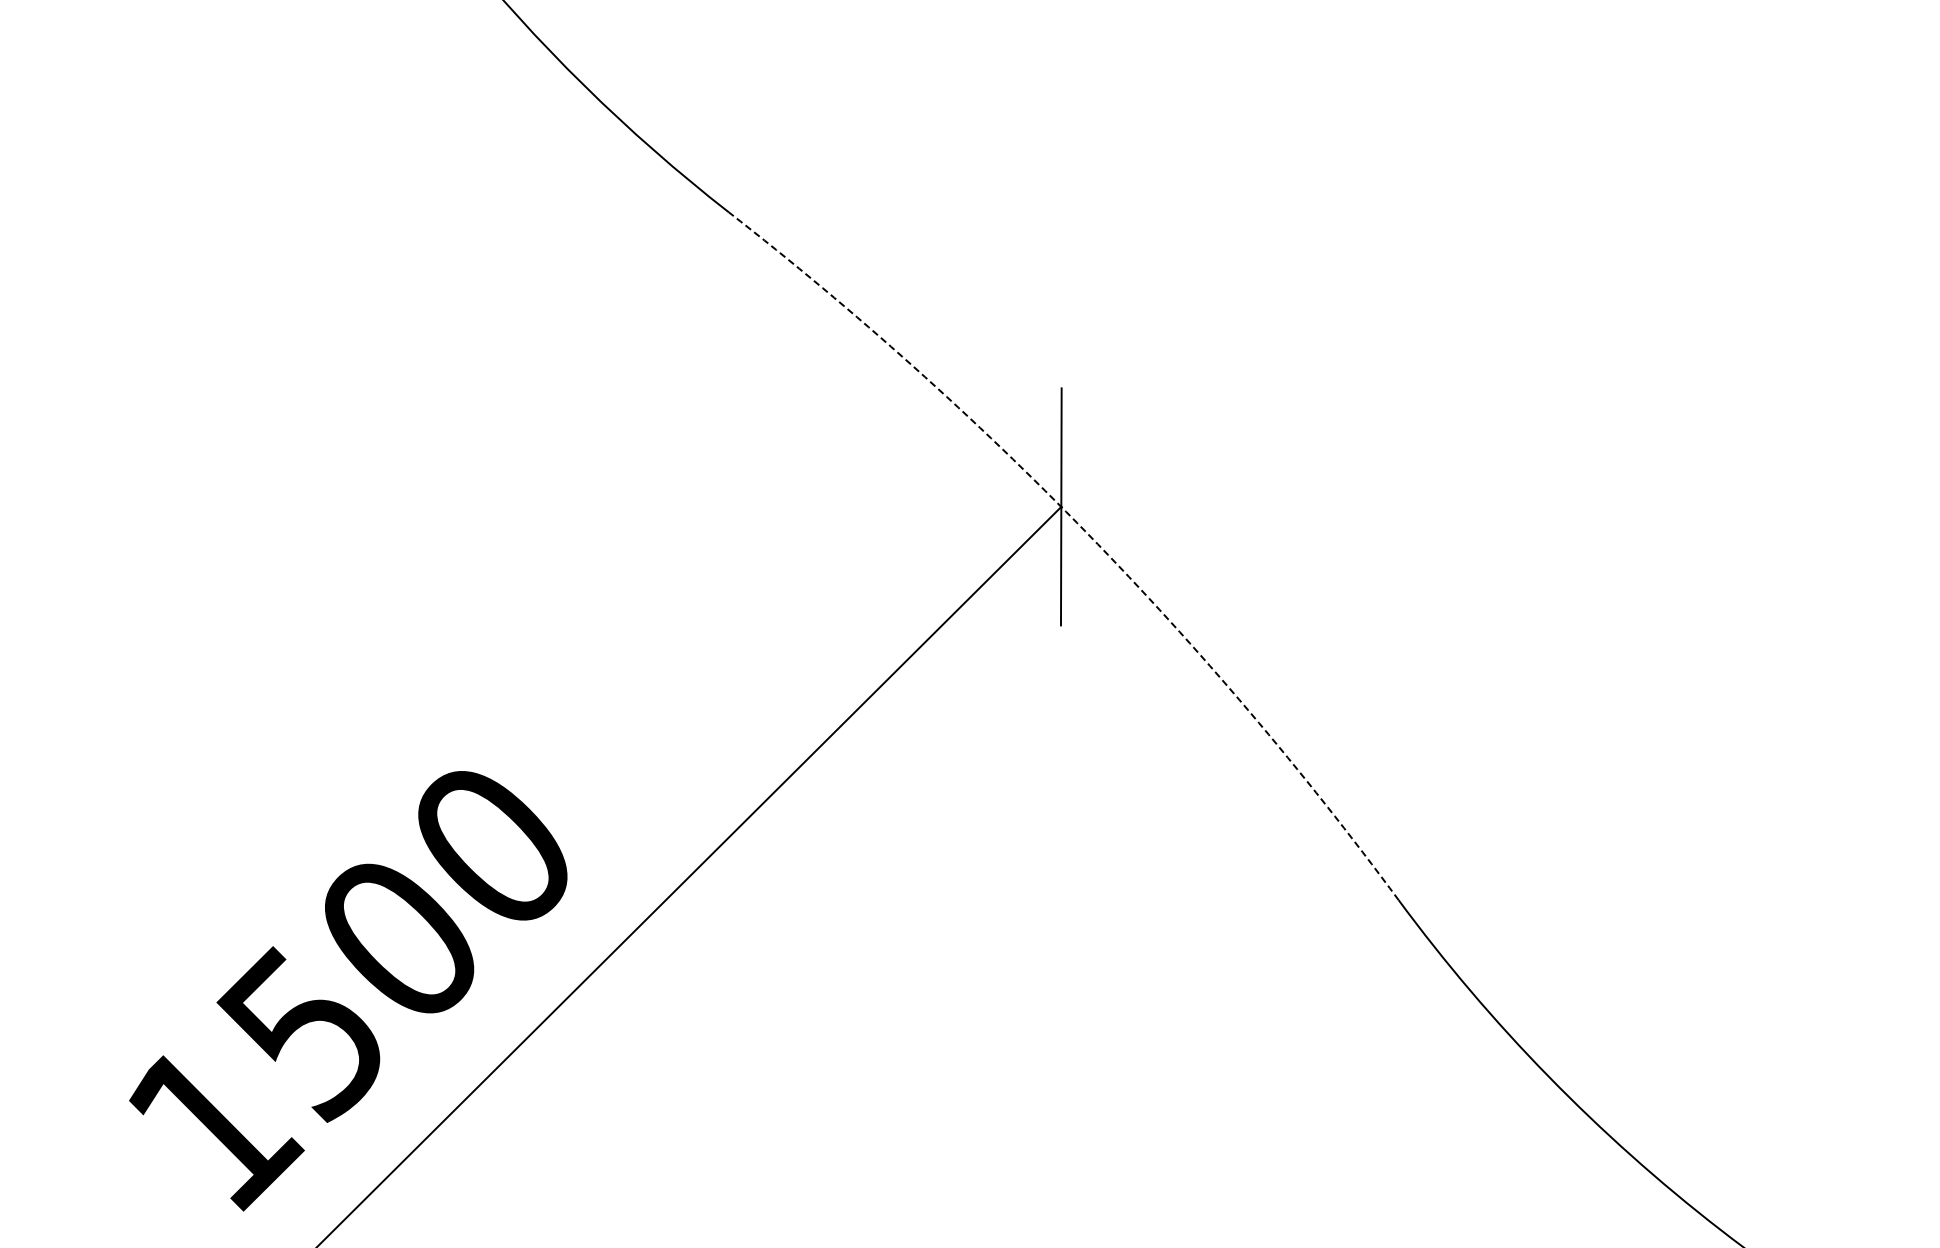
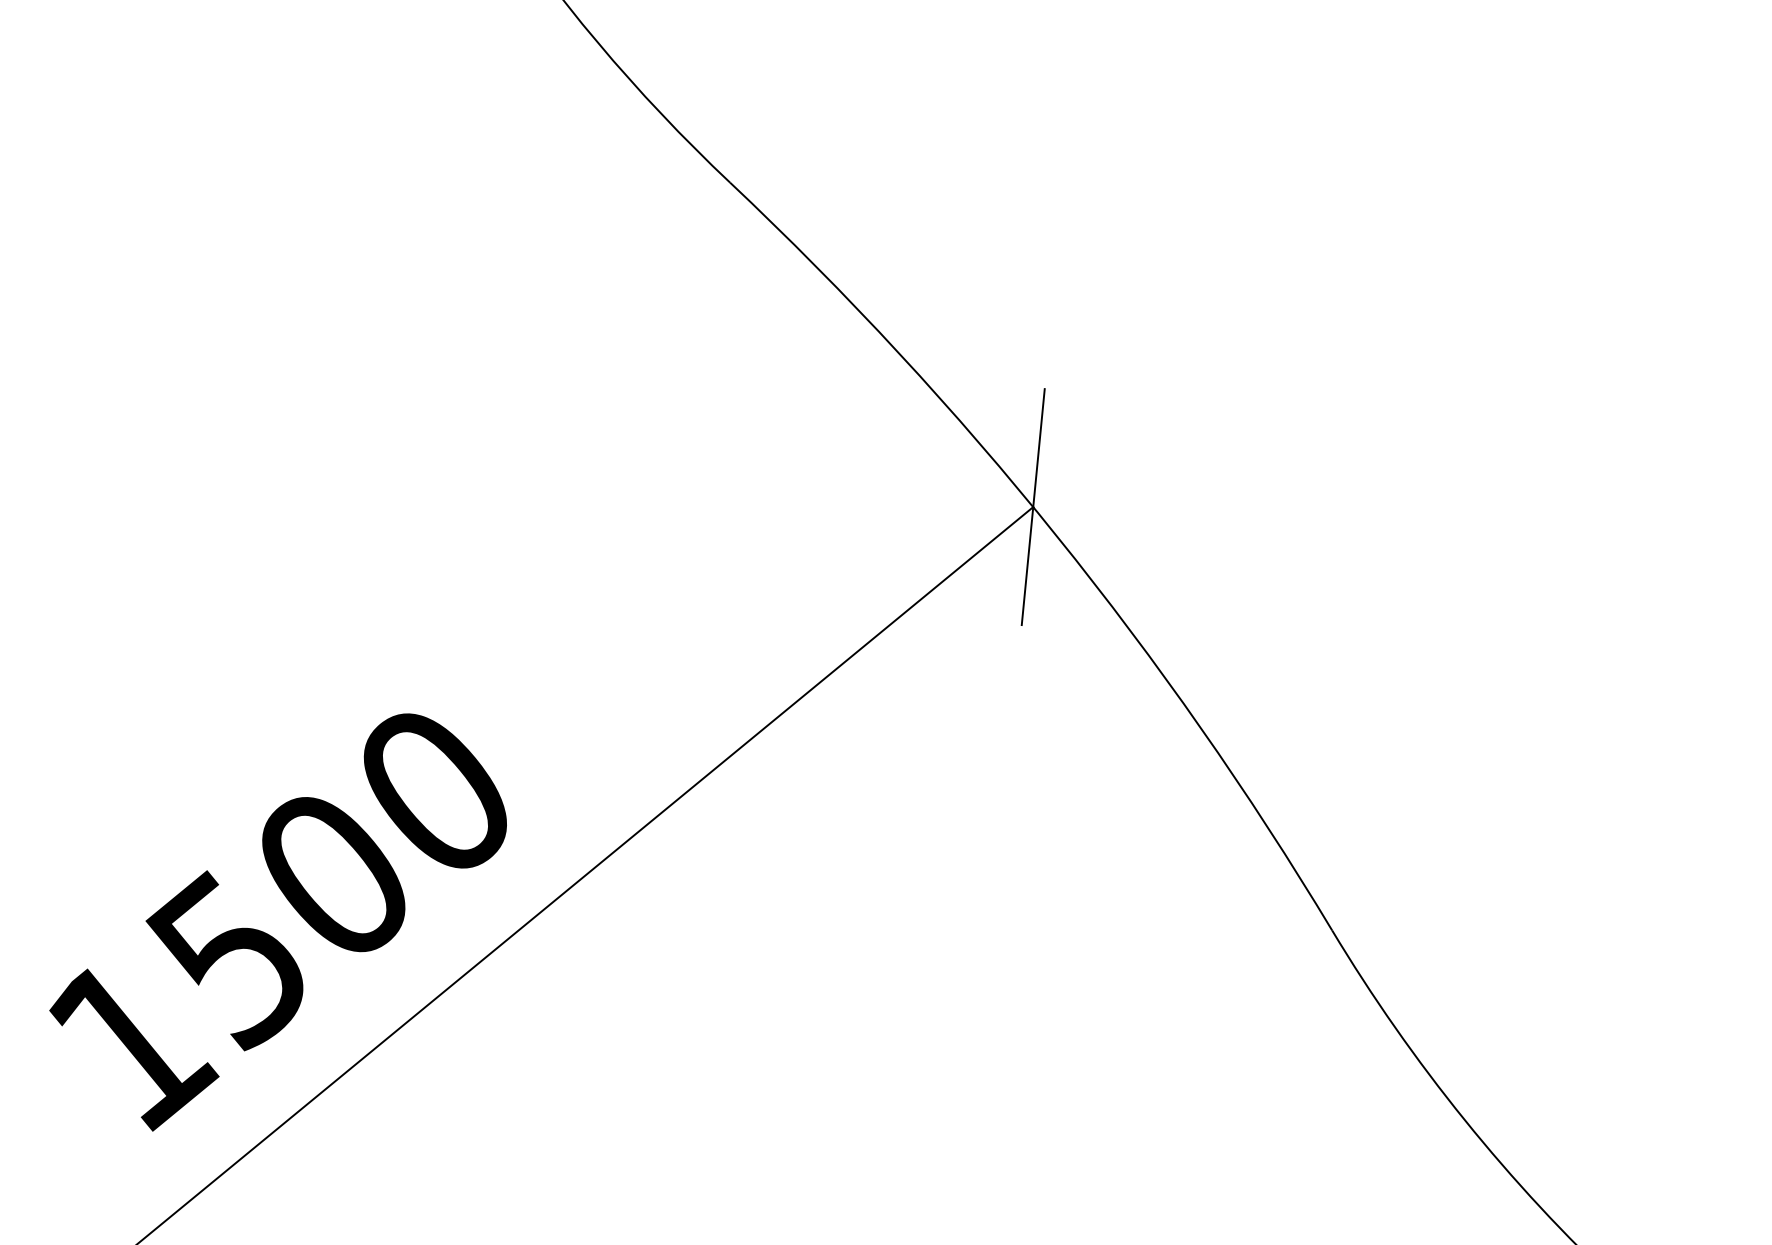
arc: (1087, 533) -> (1056, 536), dashed -> solid

